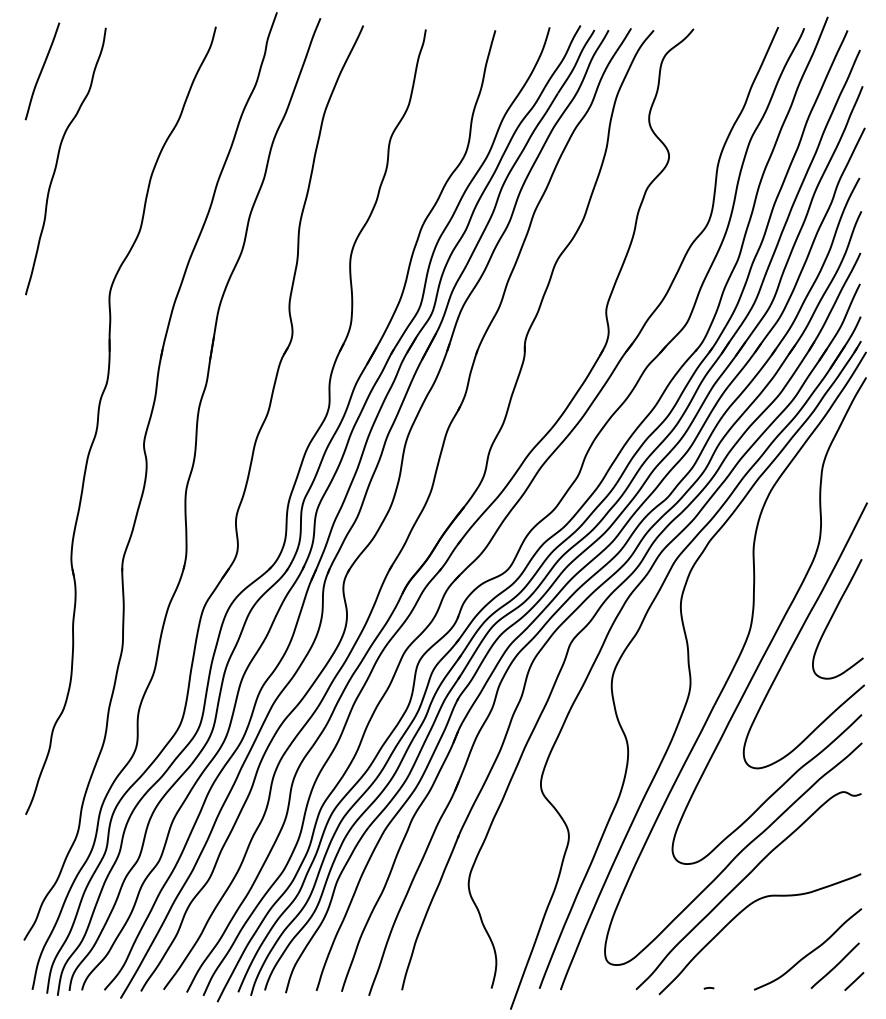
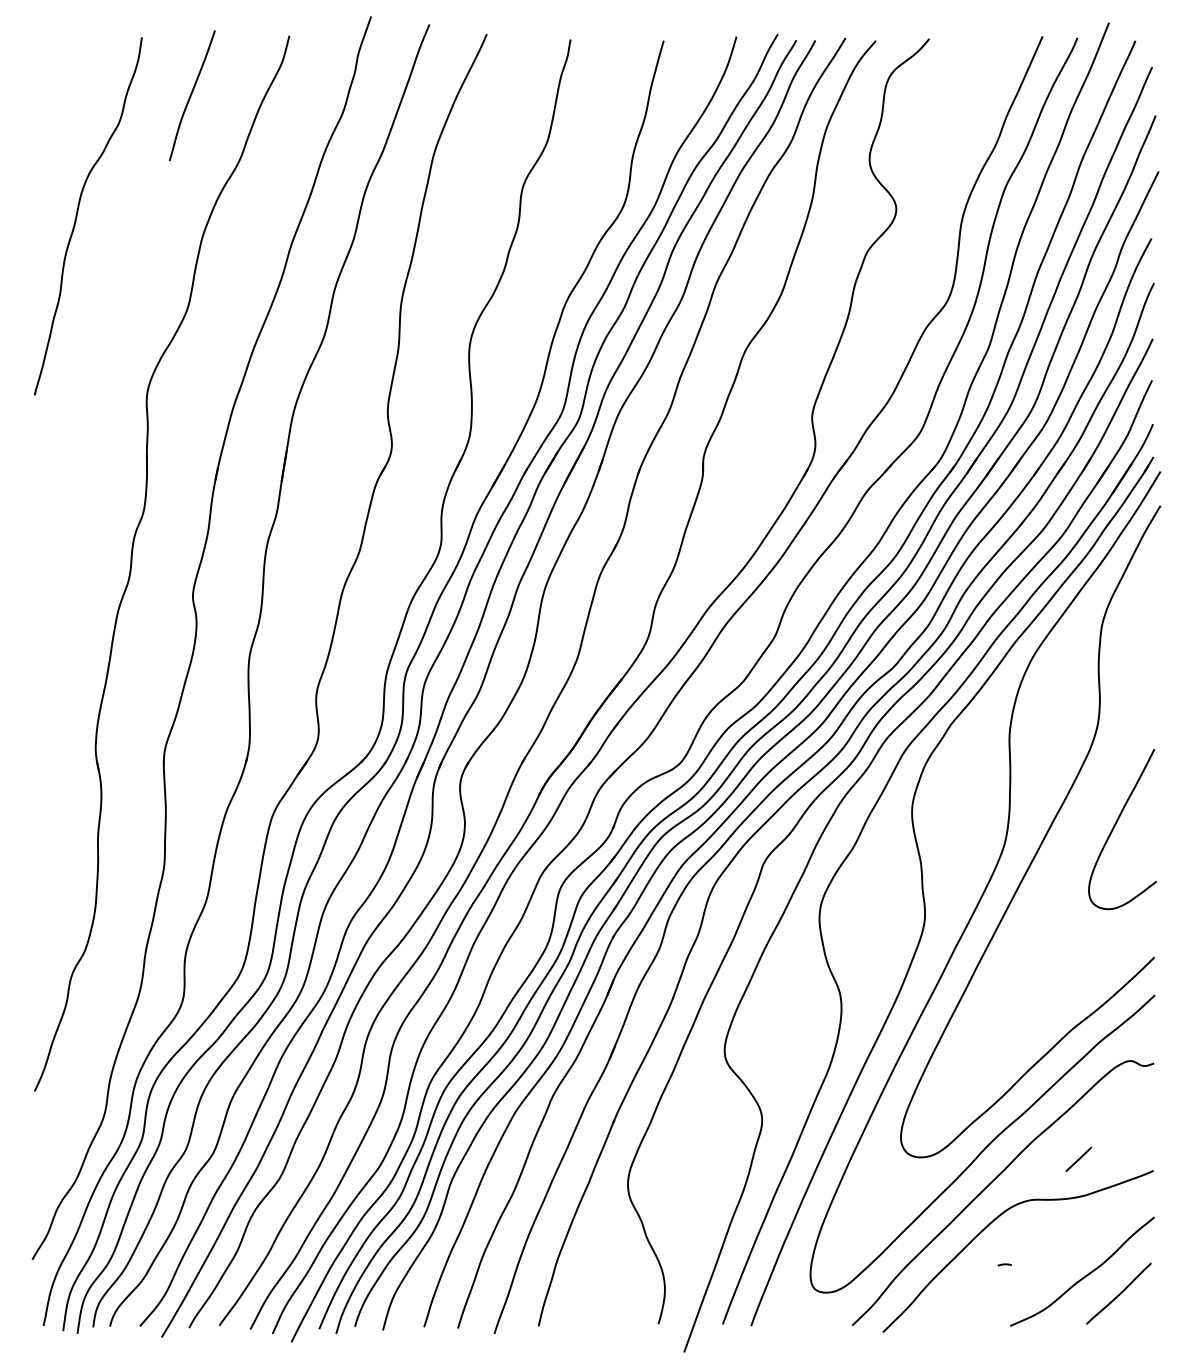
curve: (42, 71) -> (192, 95), moved
curve: (800, 632) -> (1072, 847), removed
line: (854, 981) -> (1079, 1159), moved
curve: (708, 988) -> (1004, 1265), moved

